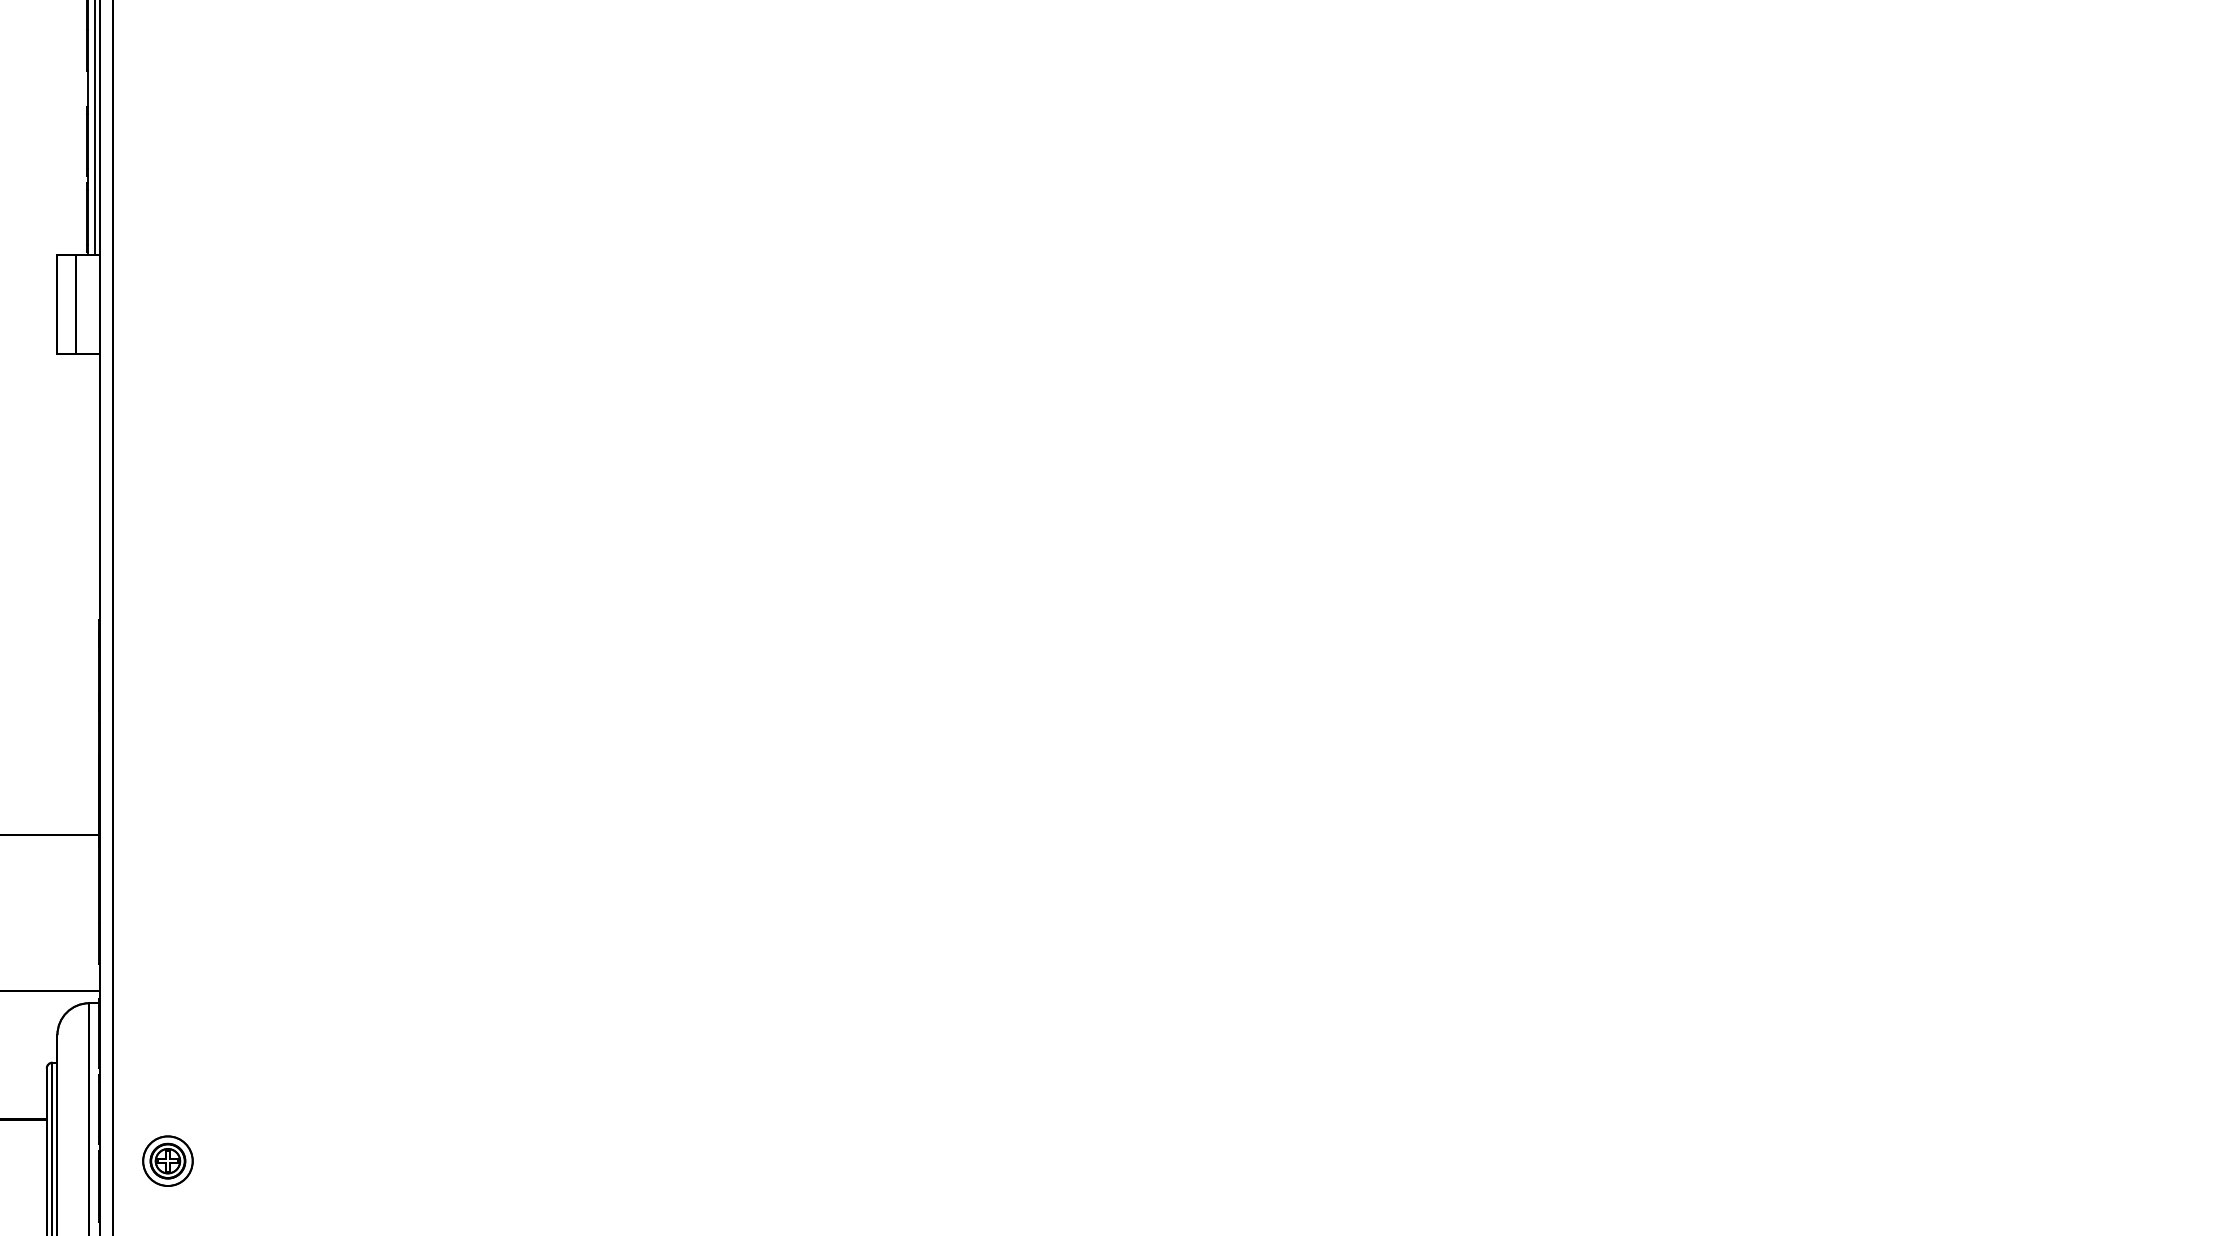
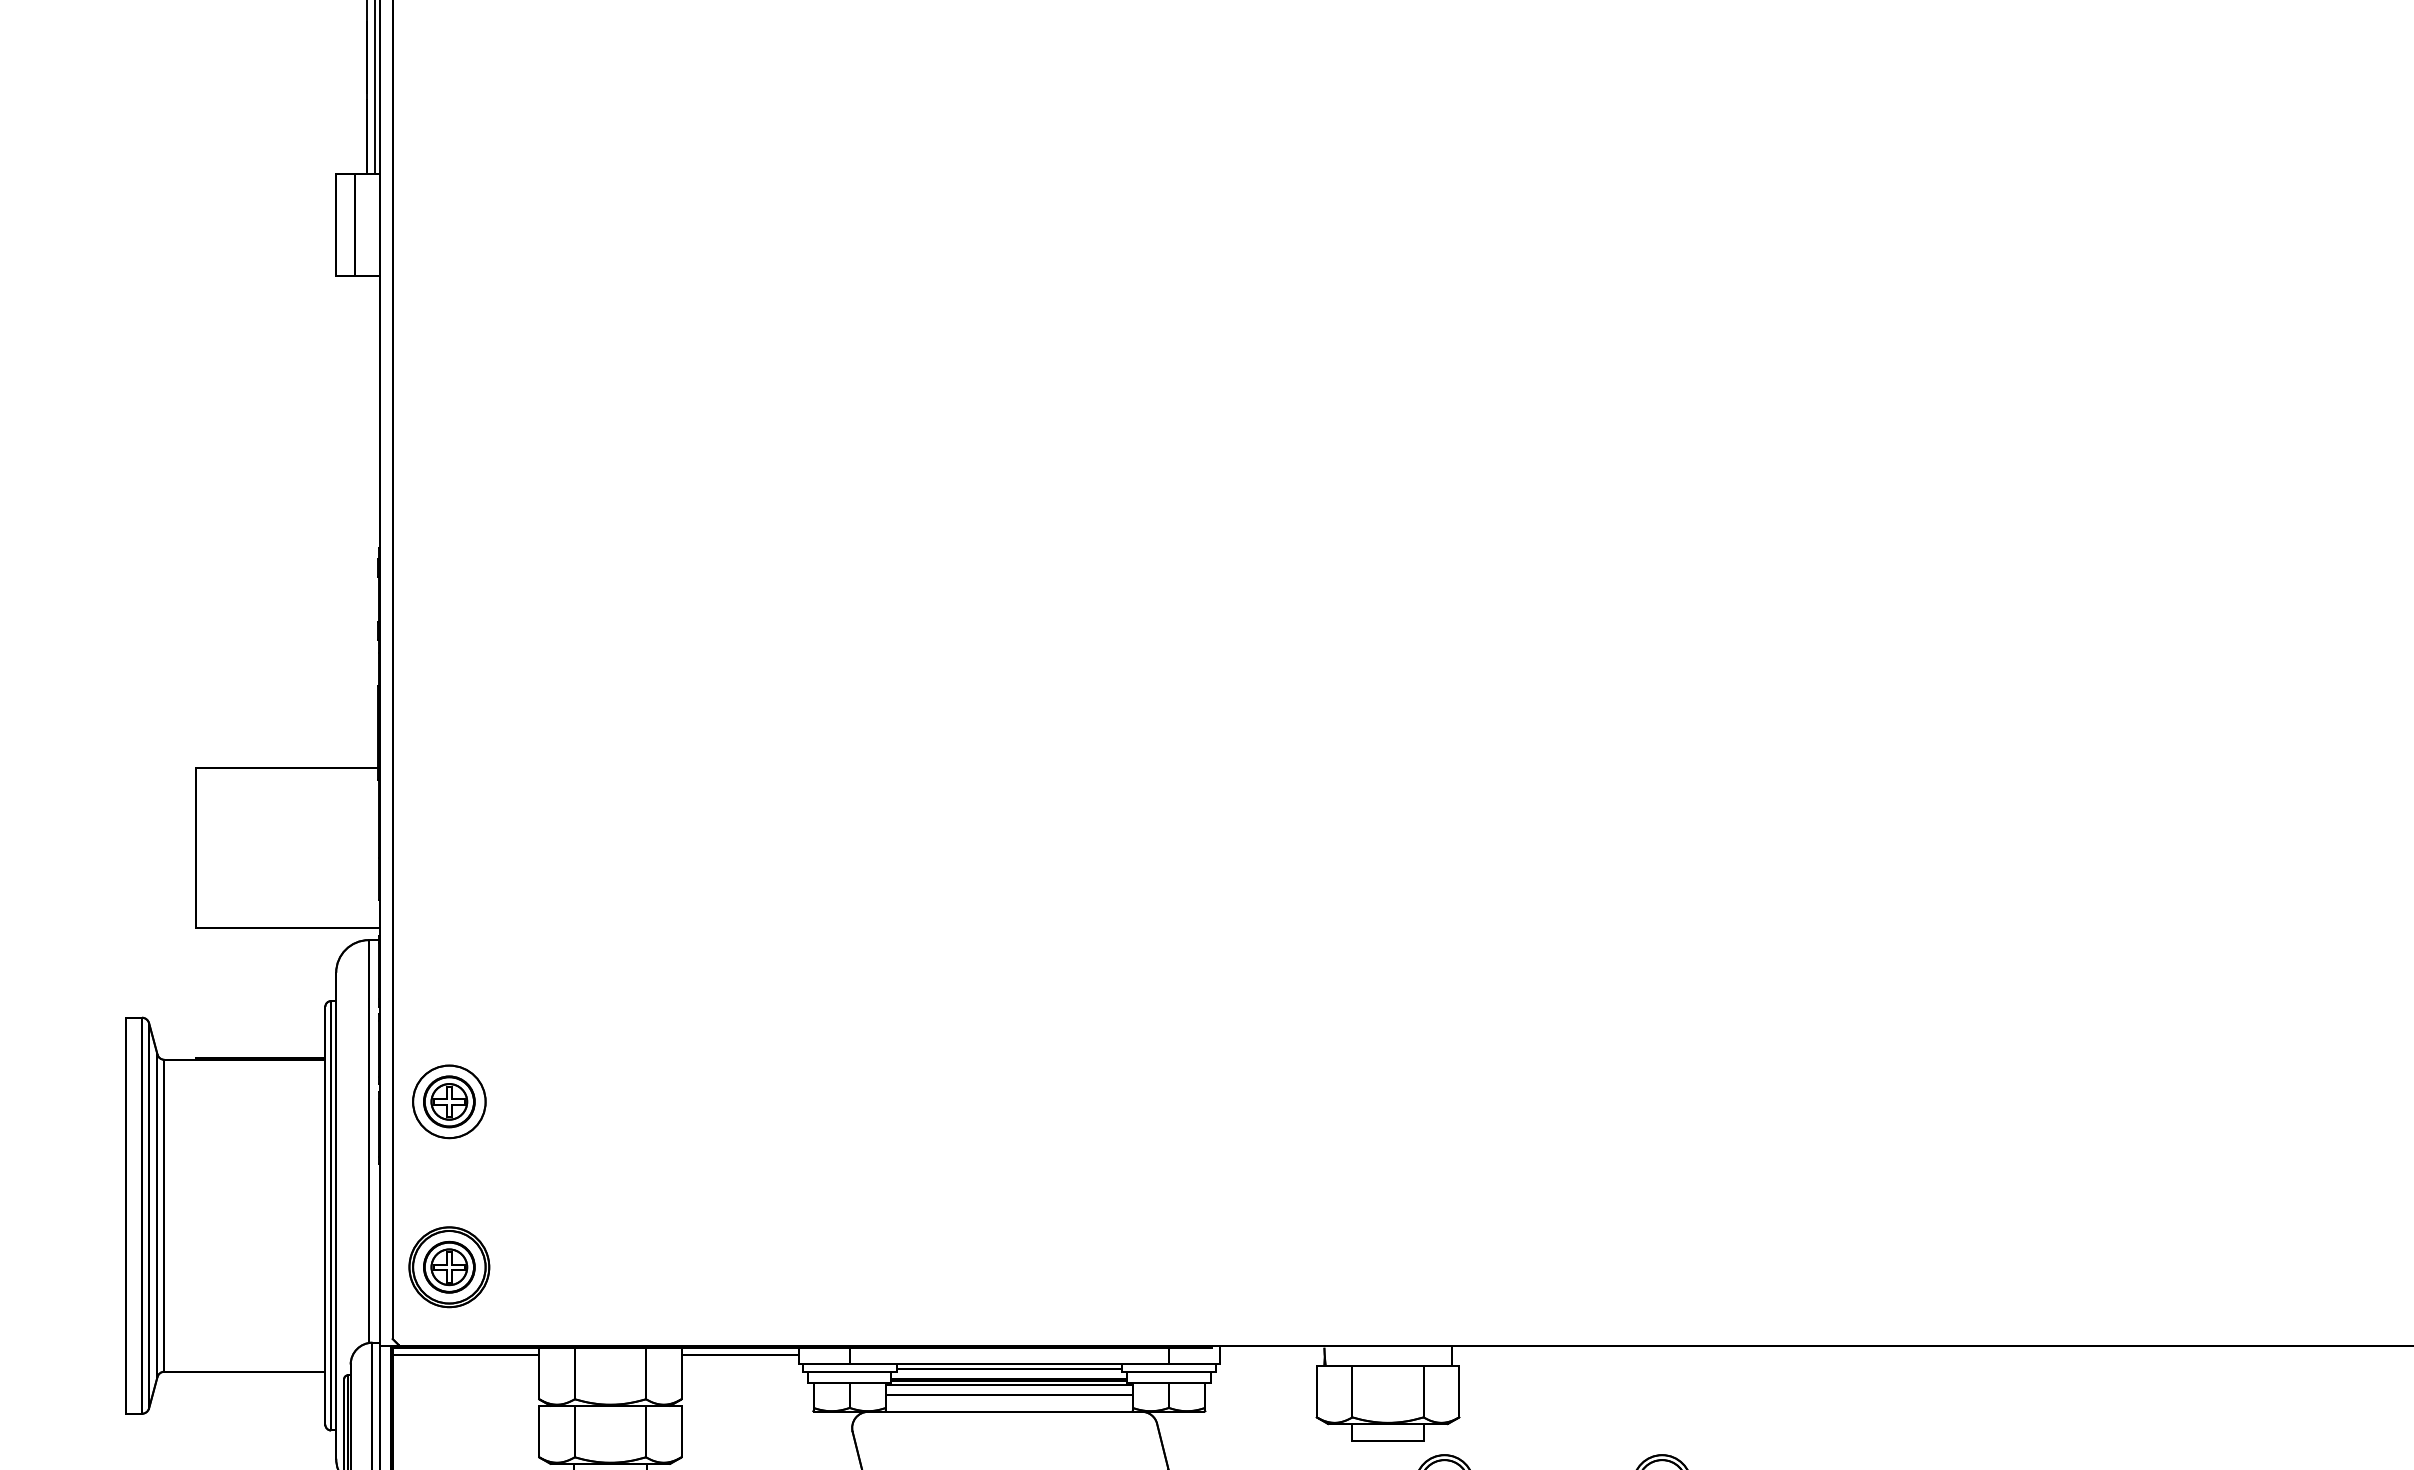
part: (168, 1160) -> (449, 1101), size x1.43

